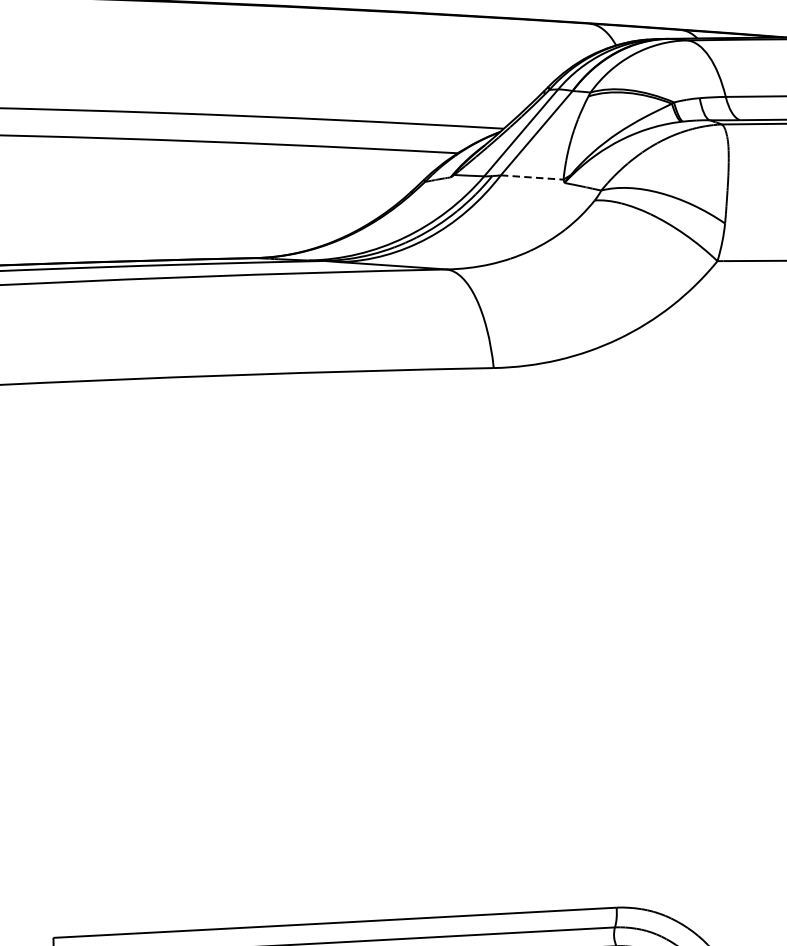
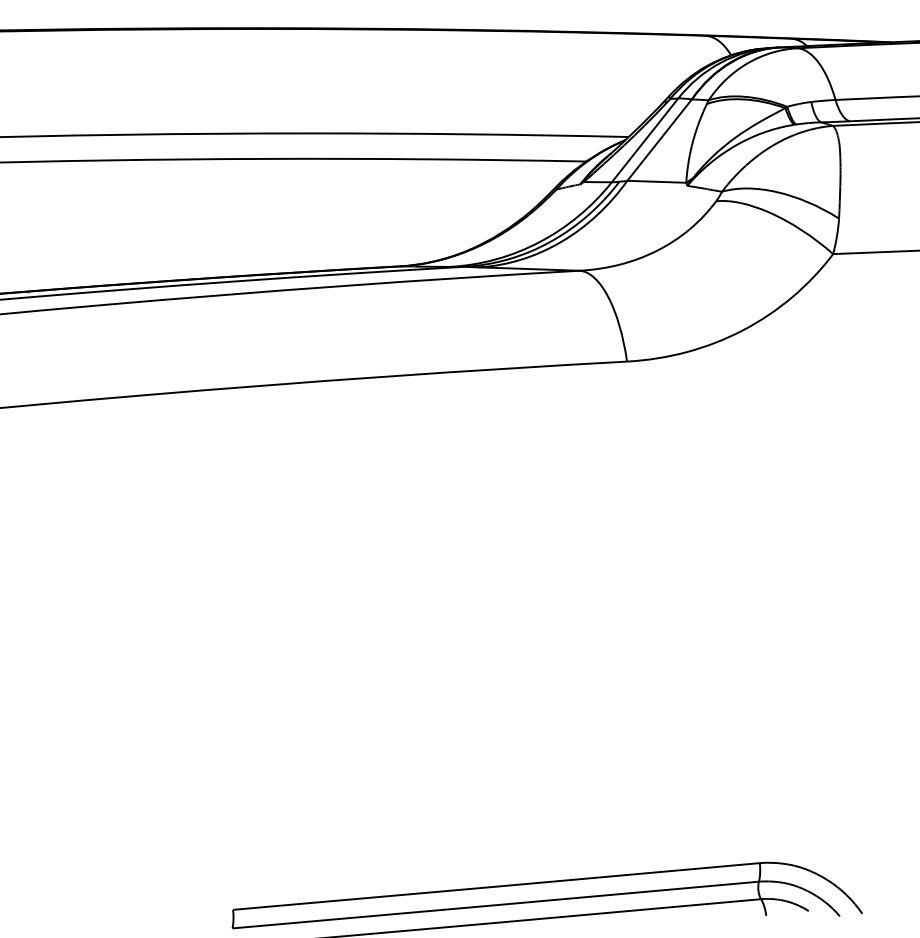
line: (531, 177) -> (656, 181), dashed -> solid

